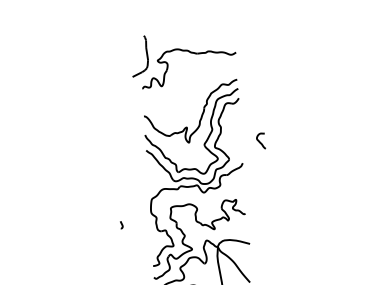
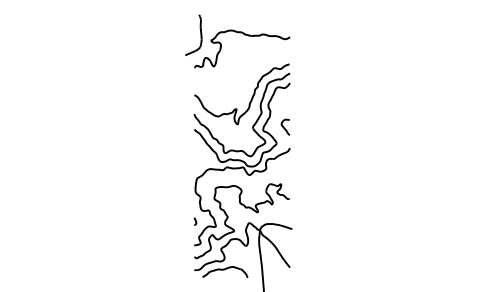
curve: (259, 140) -> (284, 126), moved
curve: (121, 225) -> (195, 221), moved

